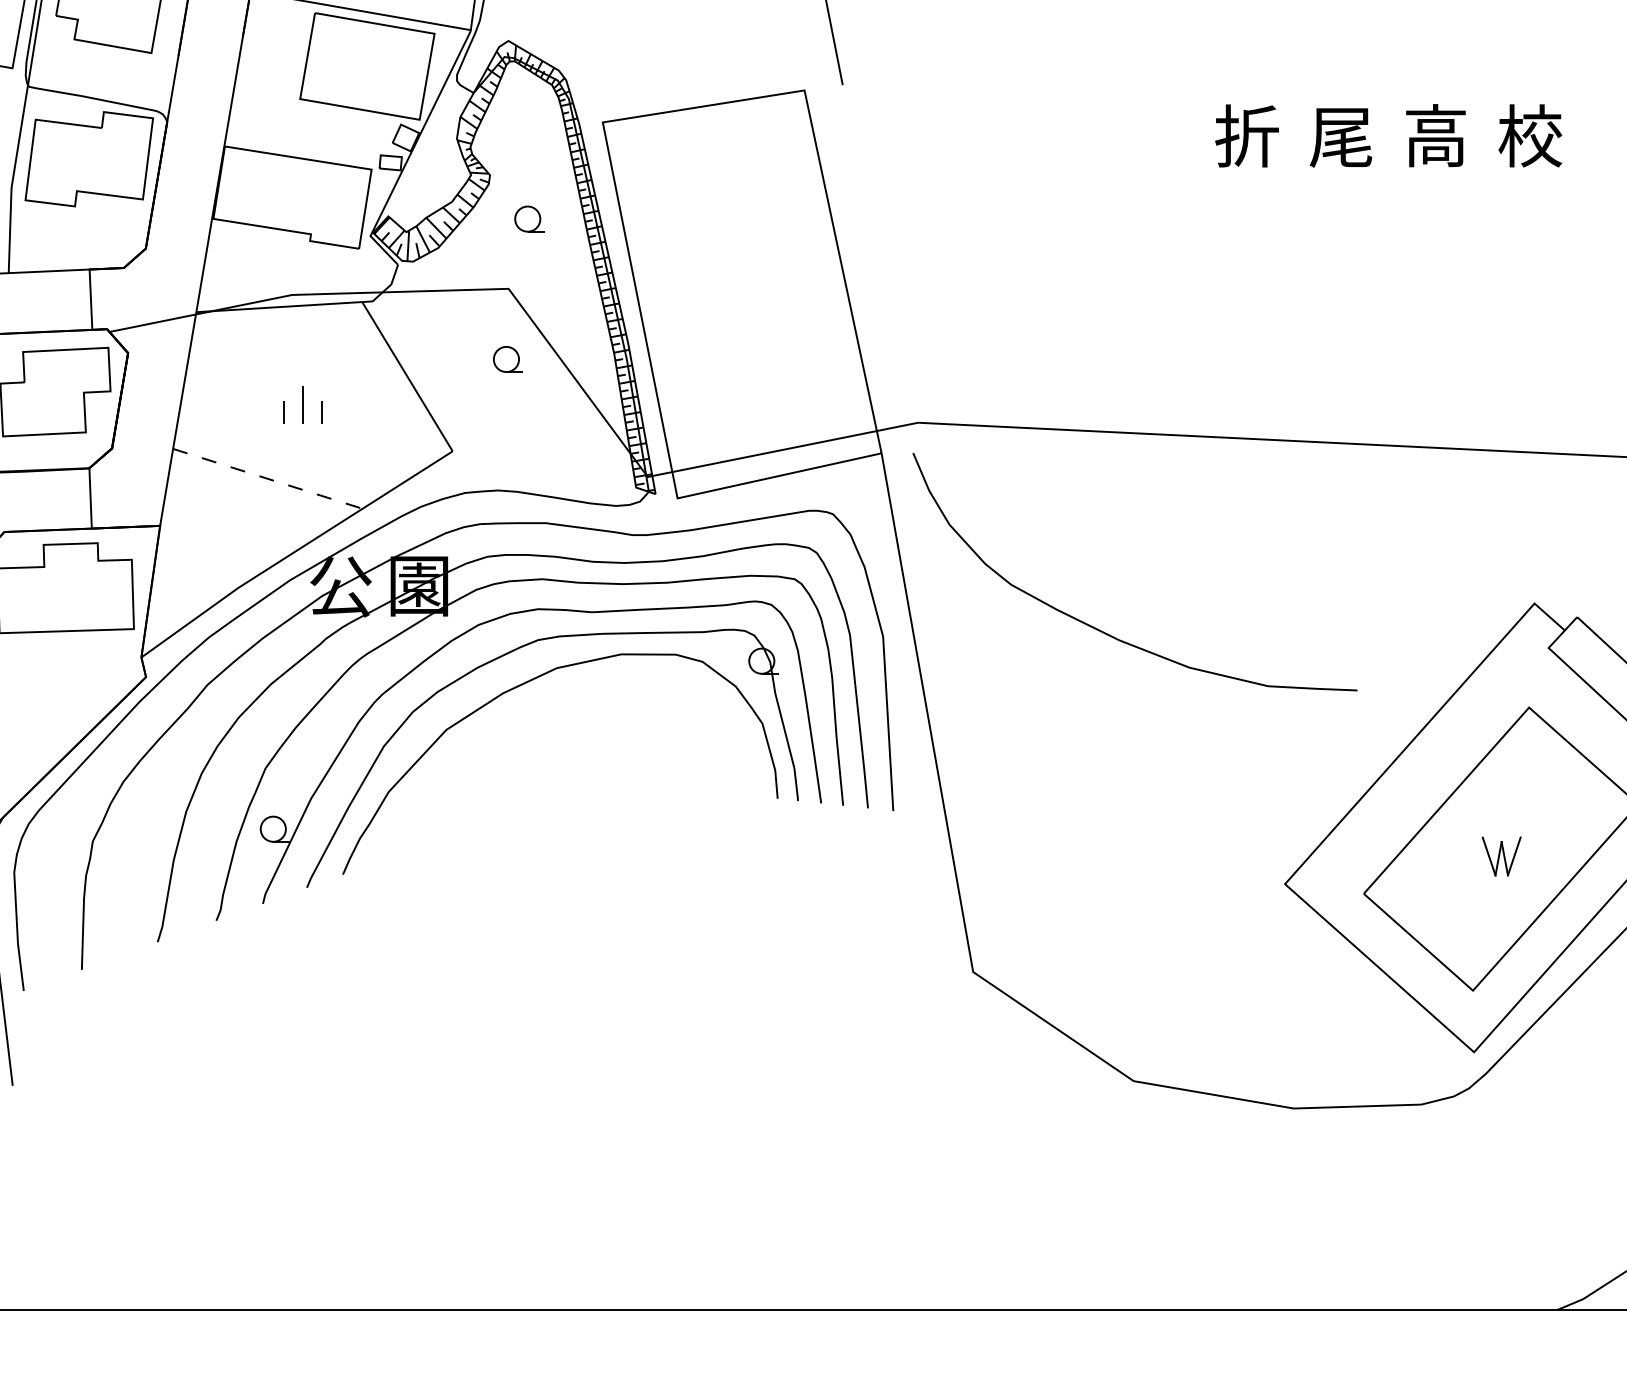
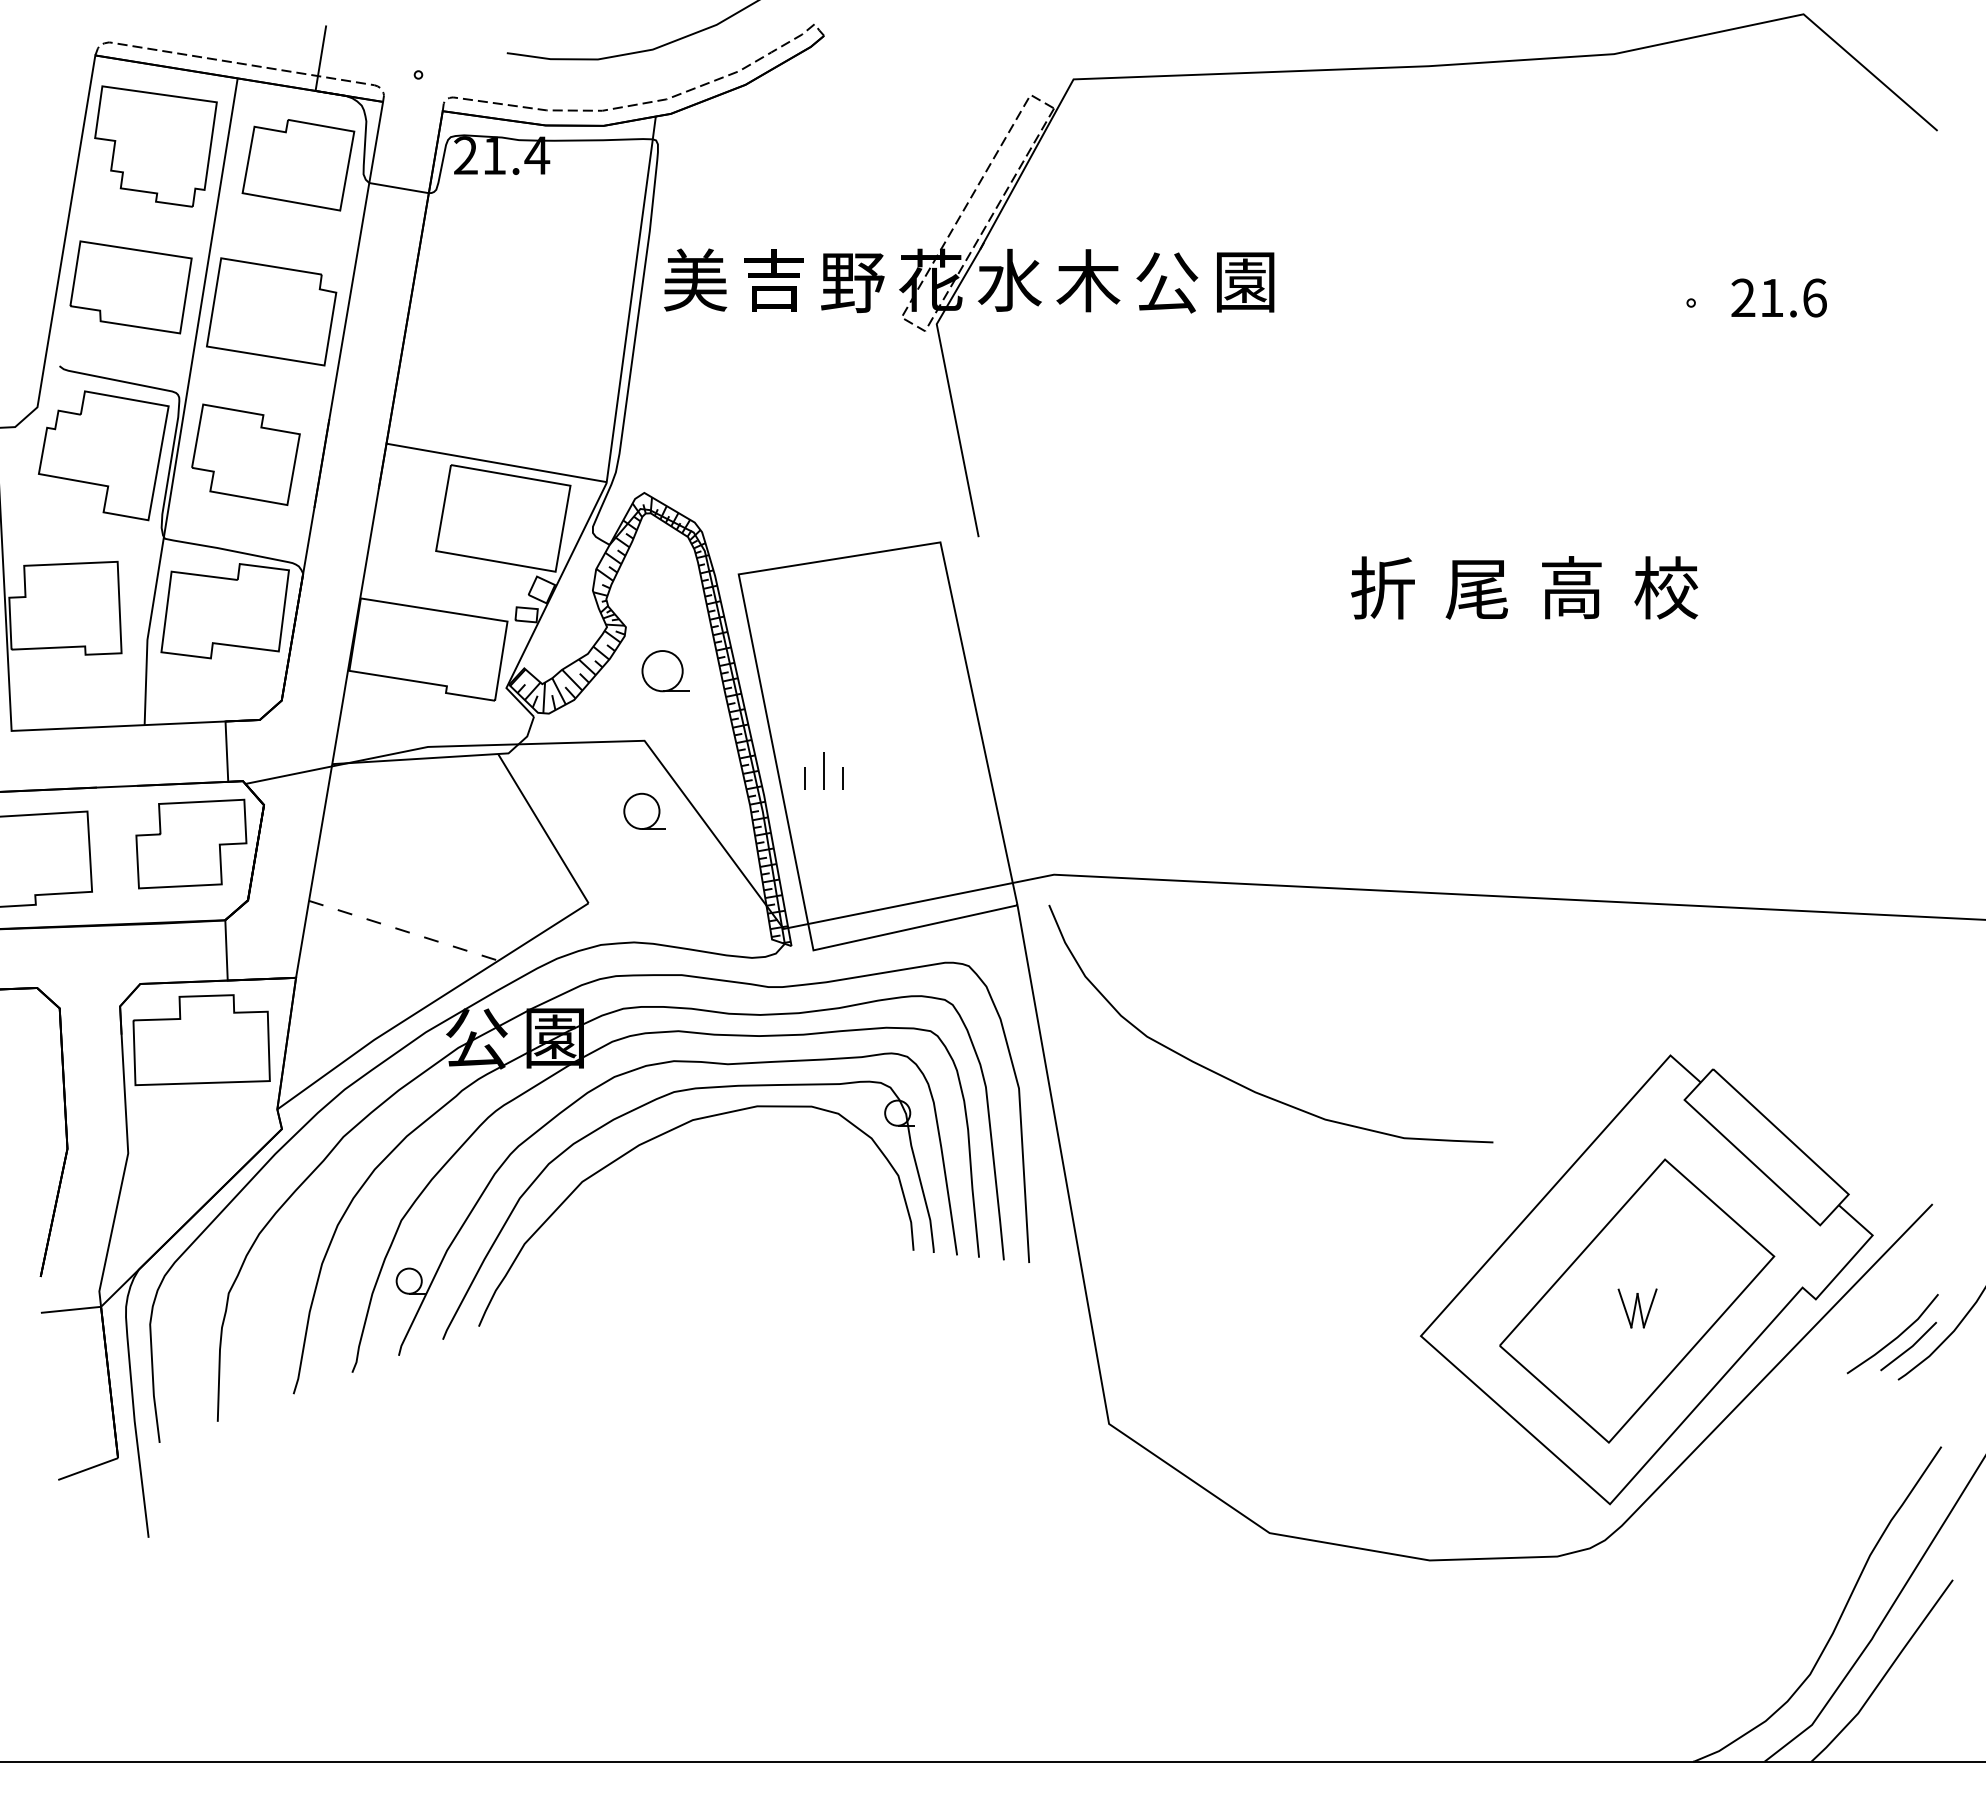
part: (529, 218) -> (665, 670), size x1.6
part: (507, 359) -> (643, 811), size x1.4
part: (302, 404) -> (823, 770), moved

